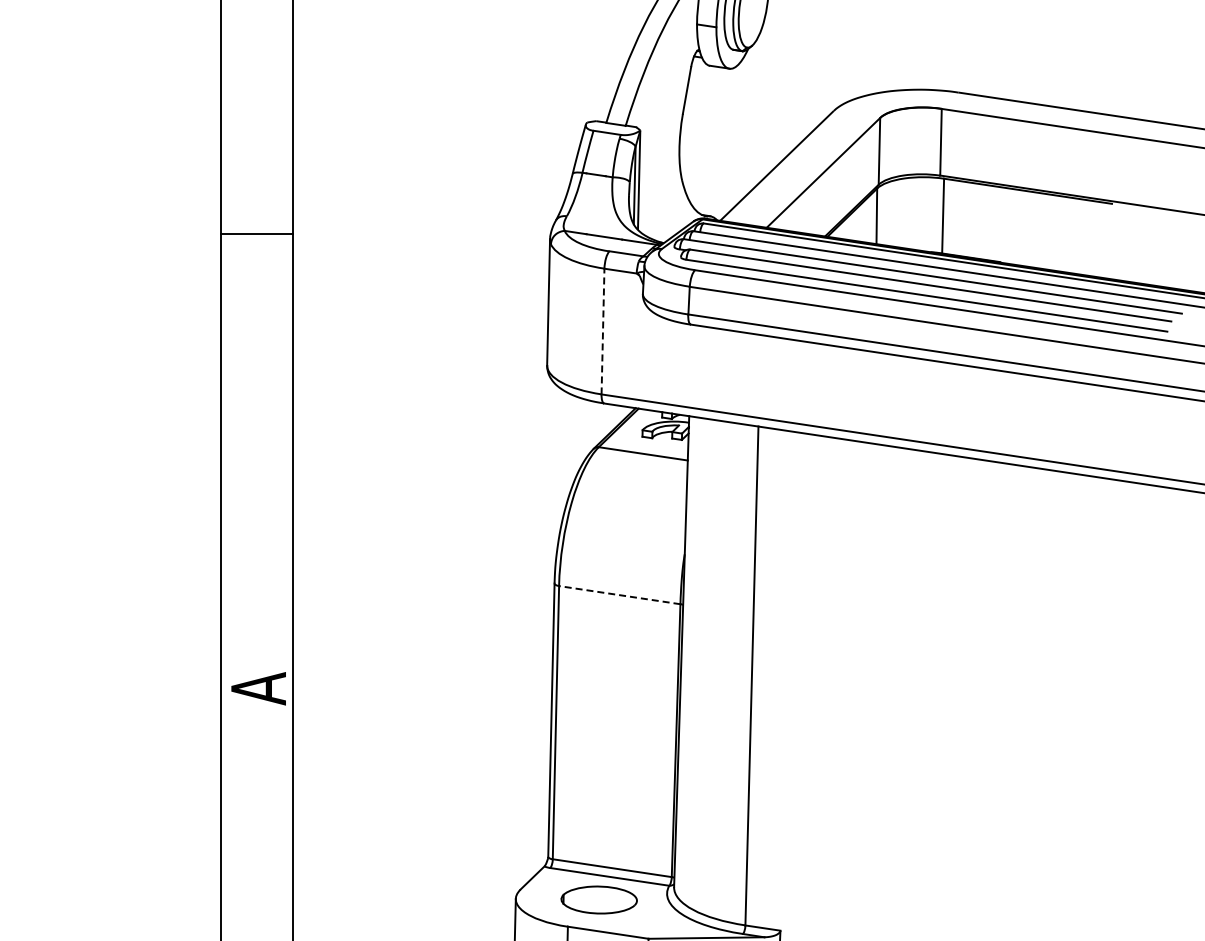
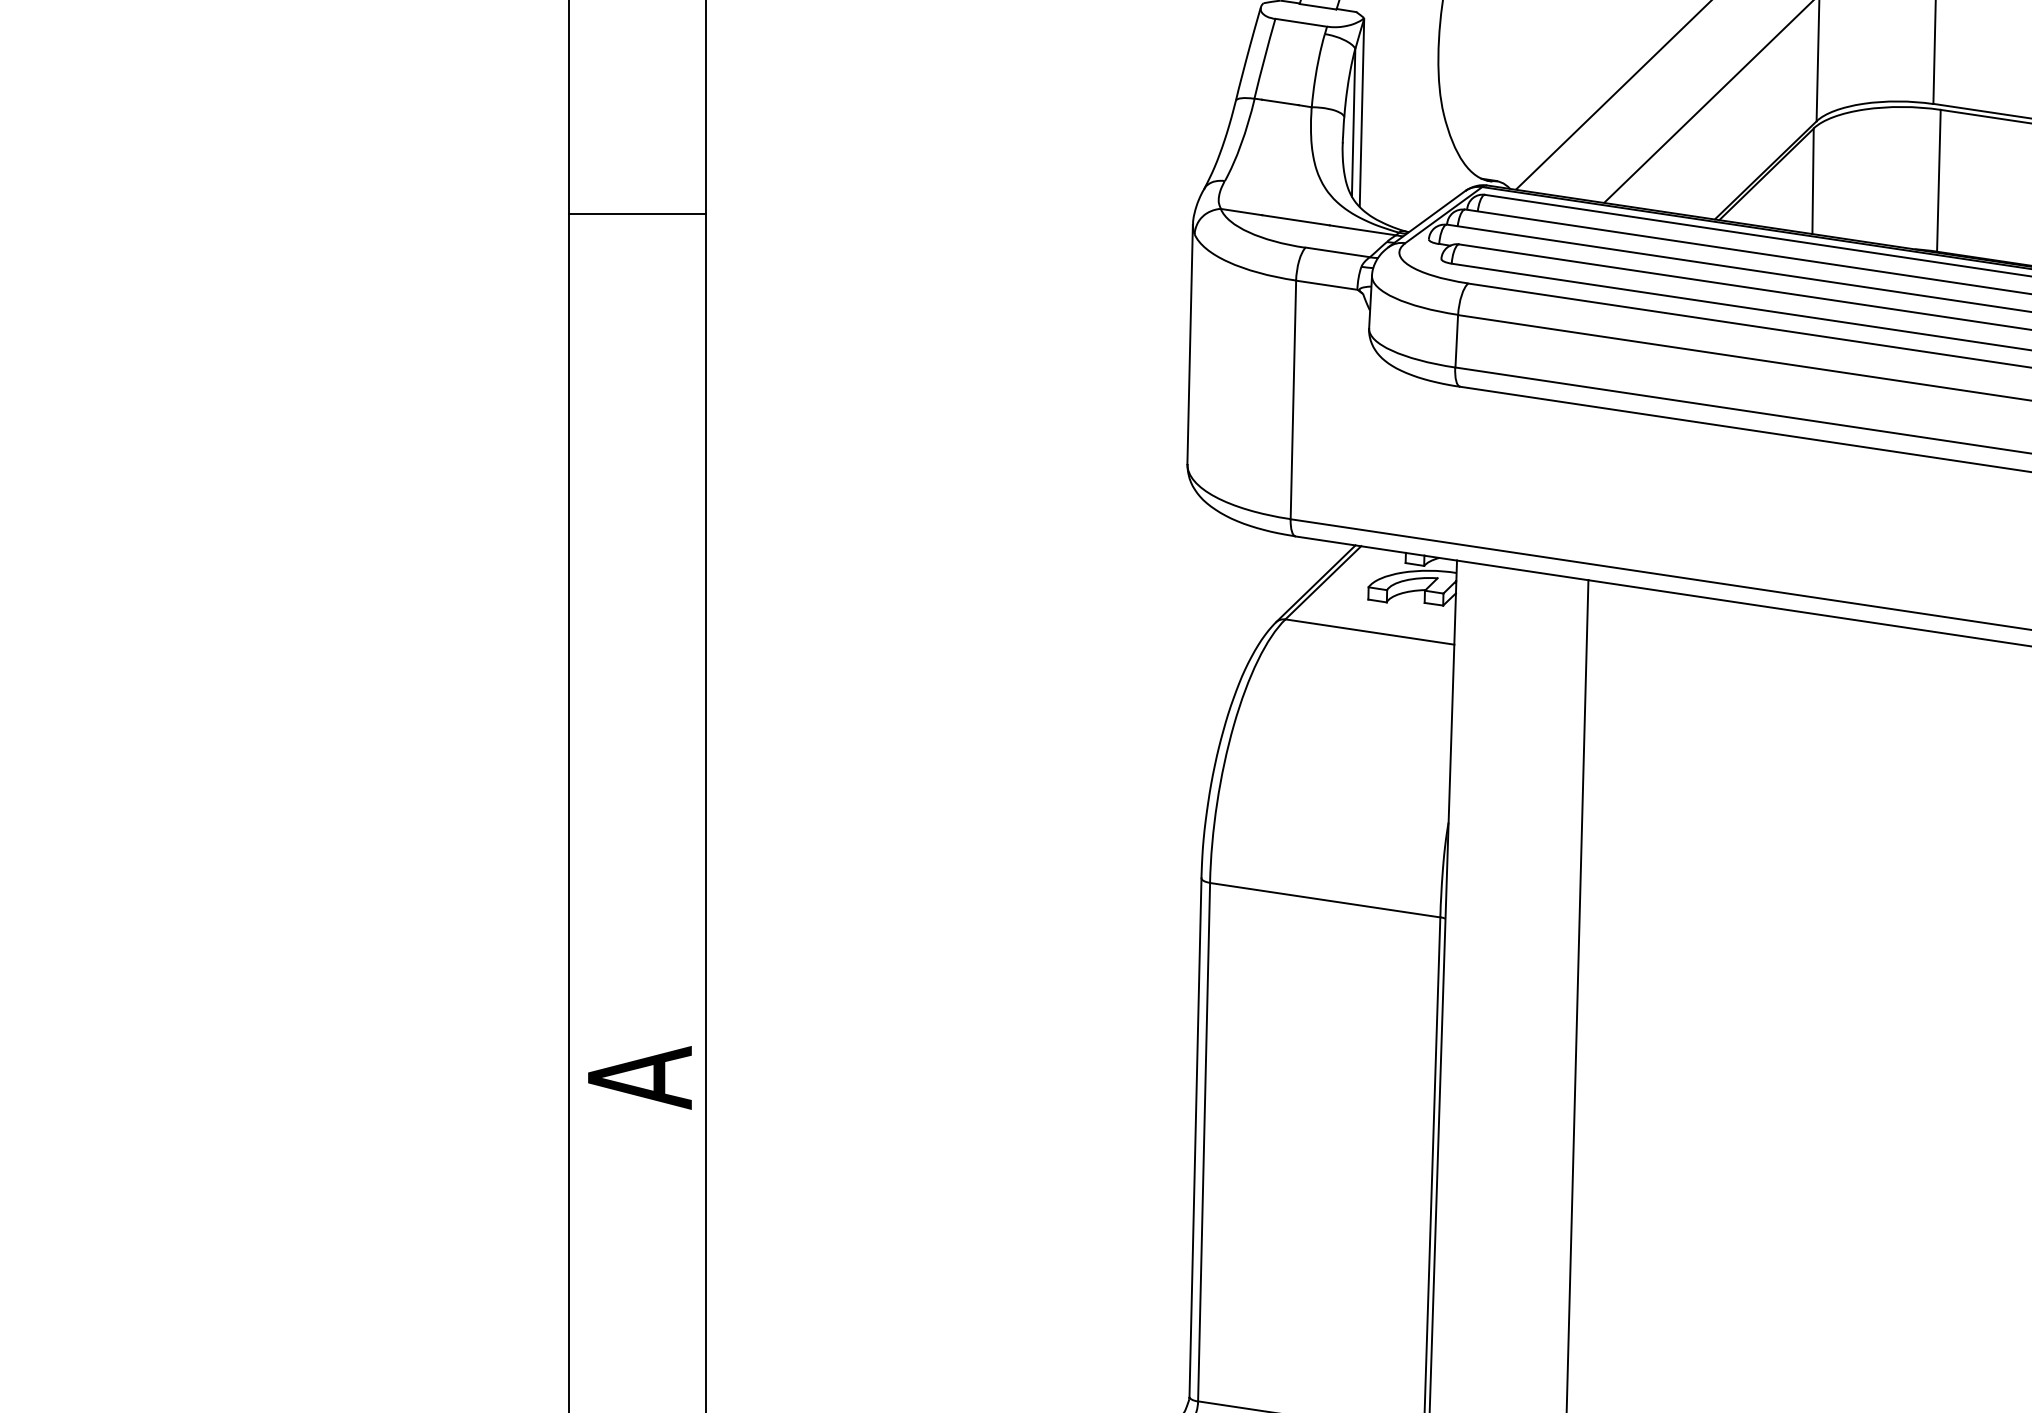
line: (603, 331) -> (1294, 399), dashed -> solid
line: (619, 595) -> (1324, 900), dashed -> solid

